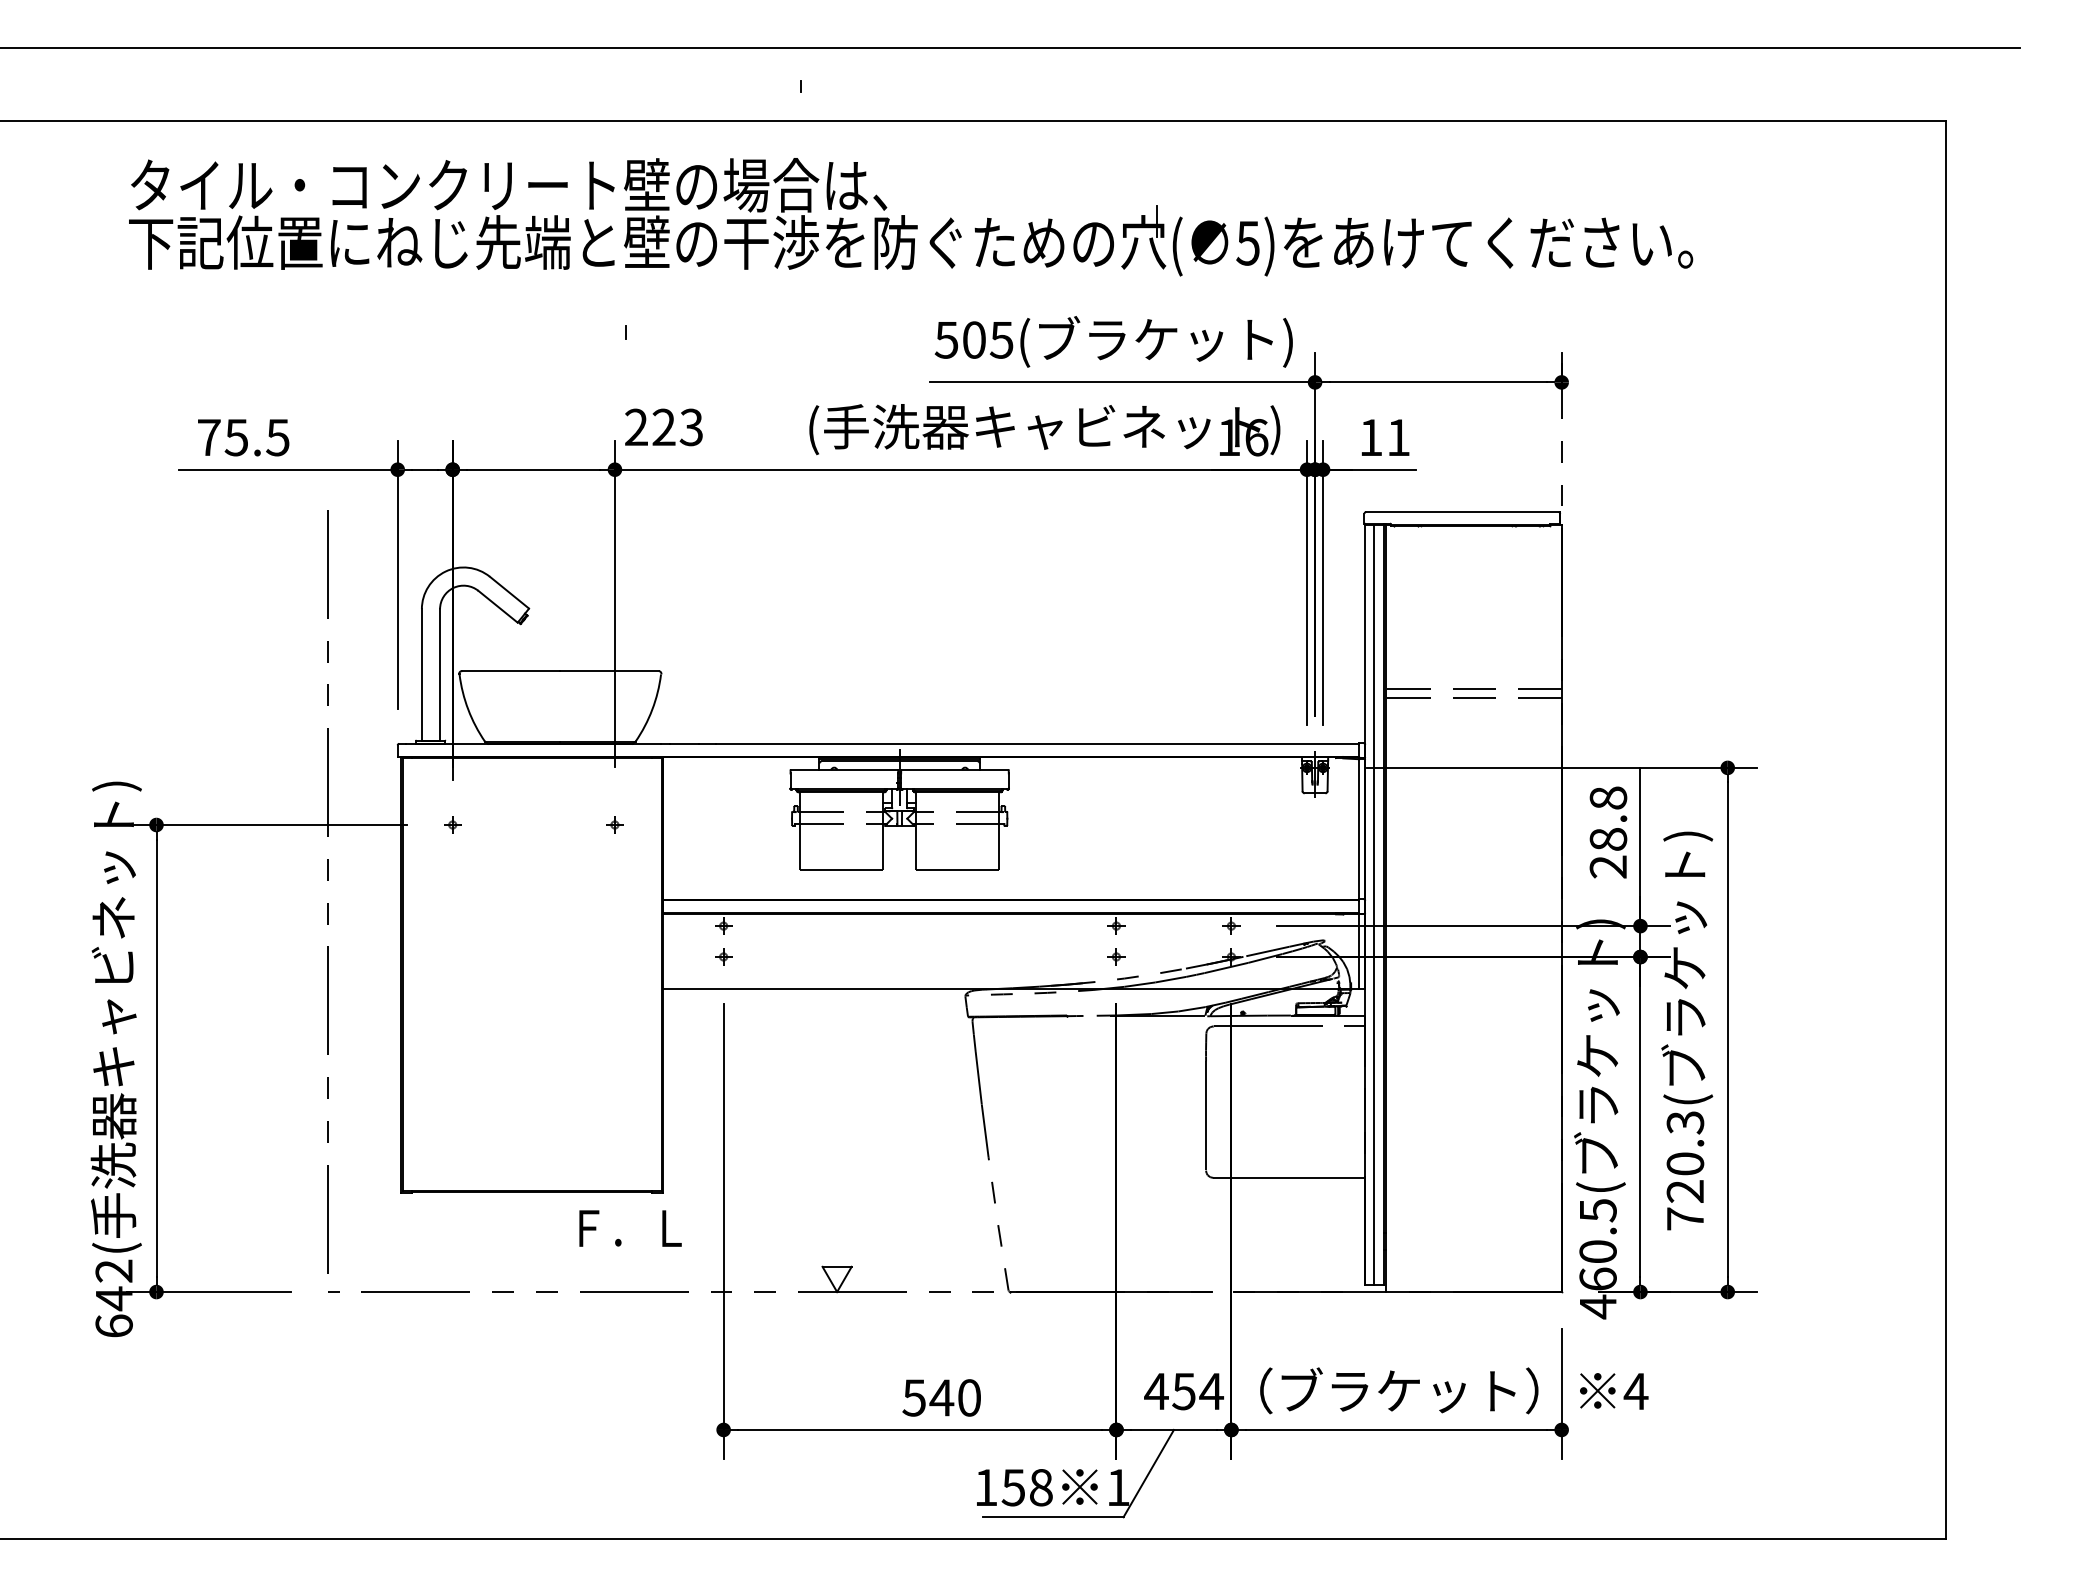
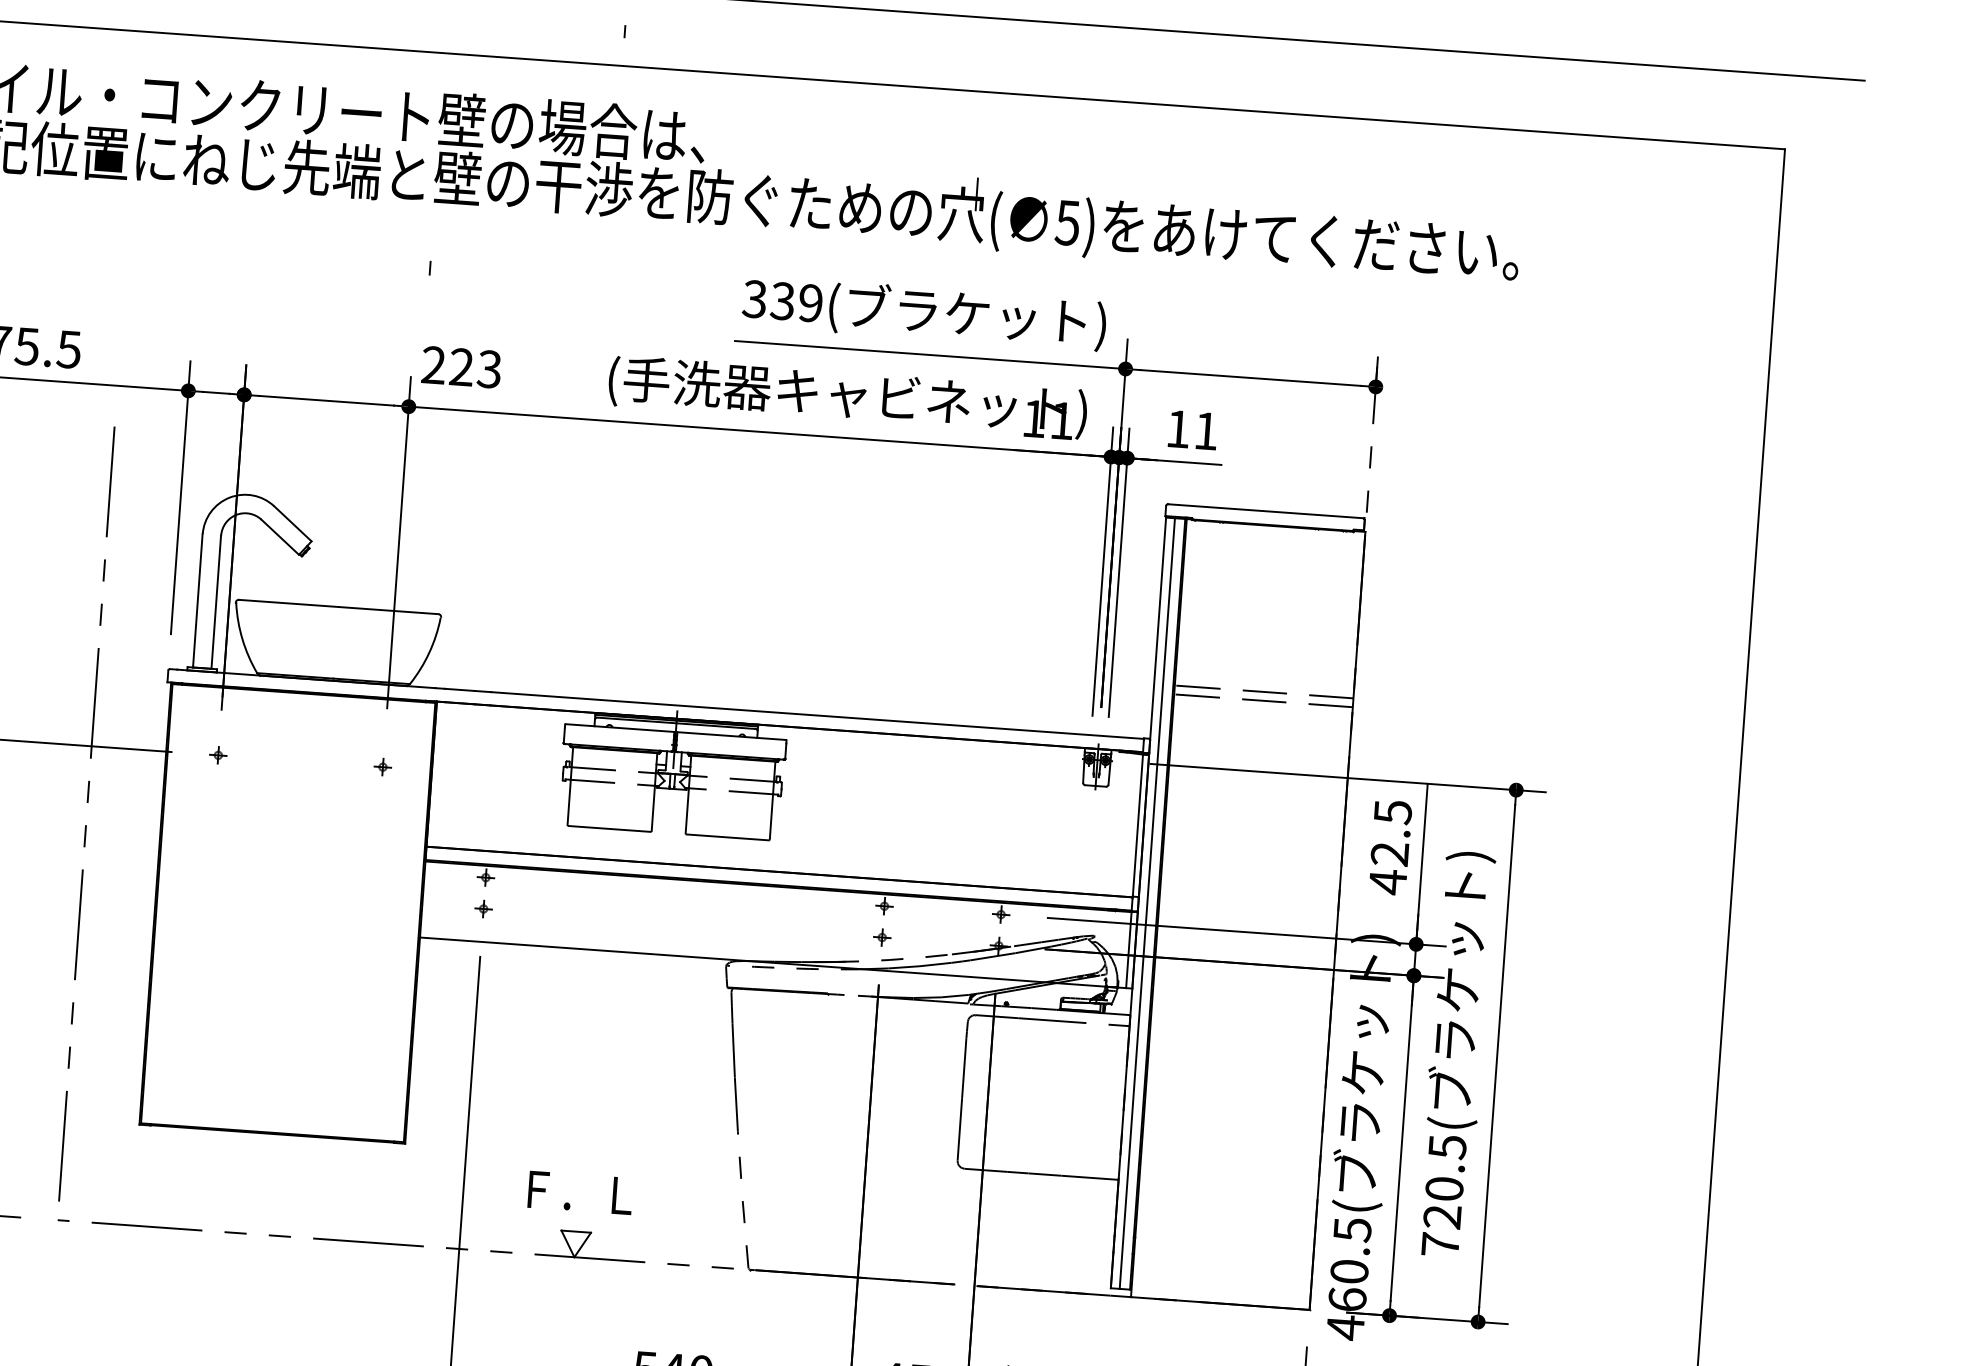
text: (973, 339) -> (782, 300), 505( -> 339(
text: (1256, 437) -> (1062, 420), 16 -> 11
text: (1608, 832) -> (1390, 847), 28.8 -> 42.5
text: (1684, 1122) -> (1446, 1146), 720.3( -> 720.5(
text: (630, 1228) -> (580, 1192), moved

